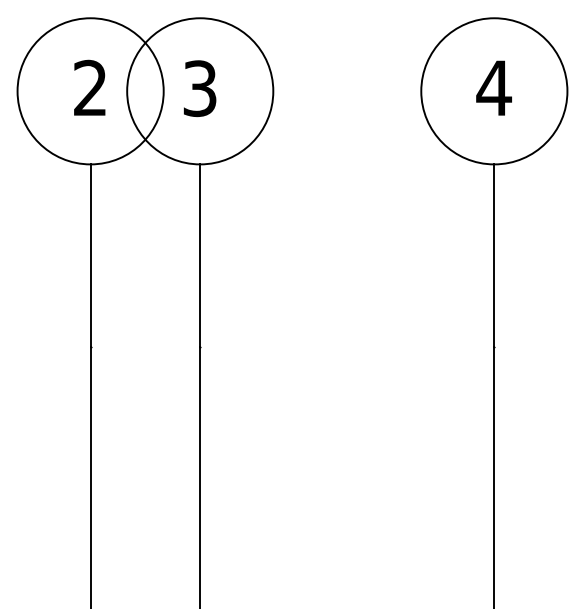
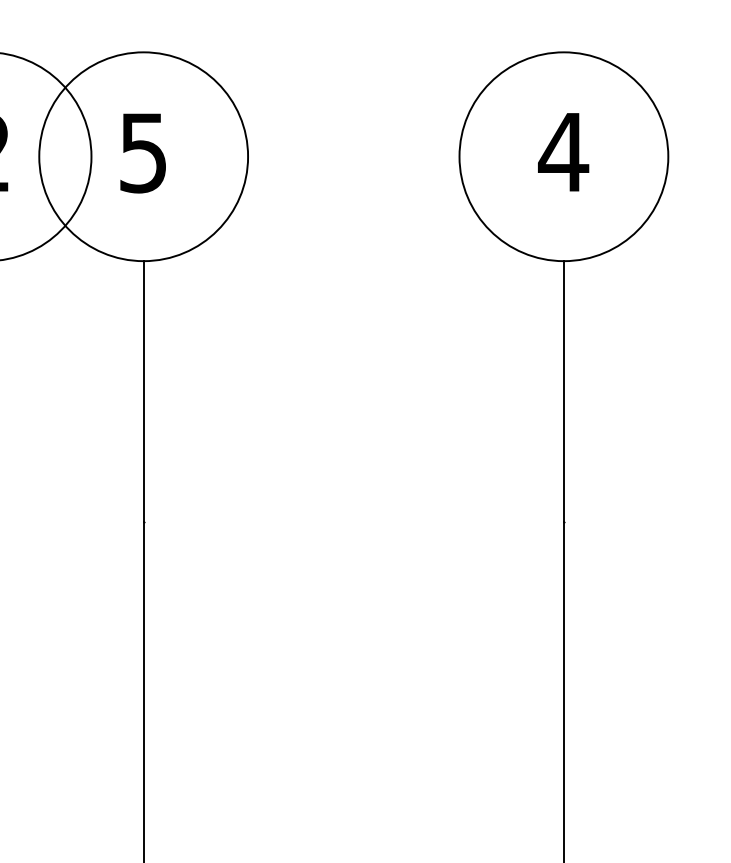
text: (200, 88) -> (144, 152), 3 -> 5

